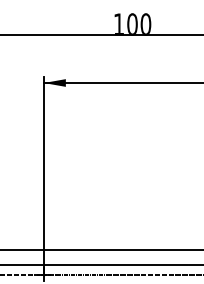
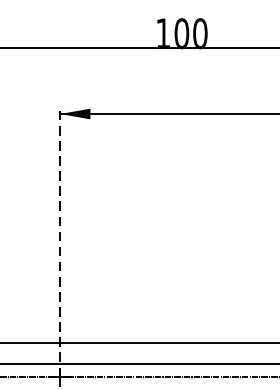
line: (43, 175) -> (59, 240), solid -> dashed

